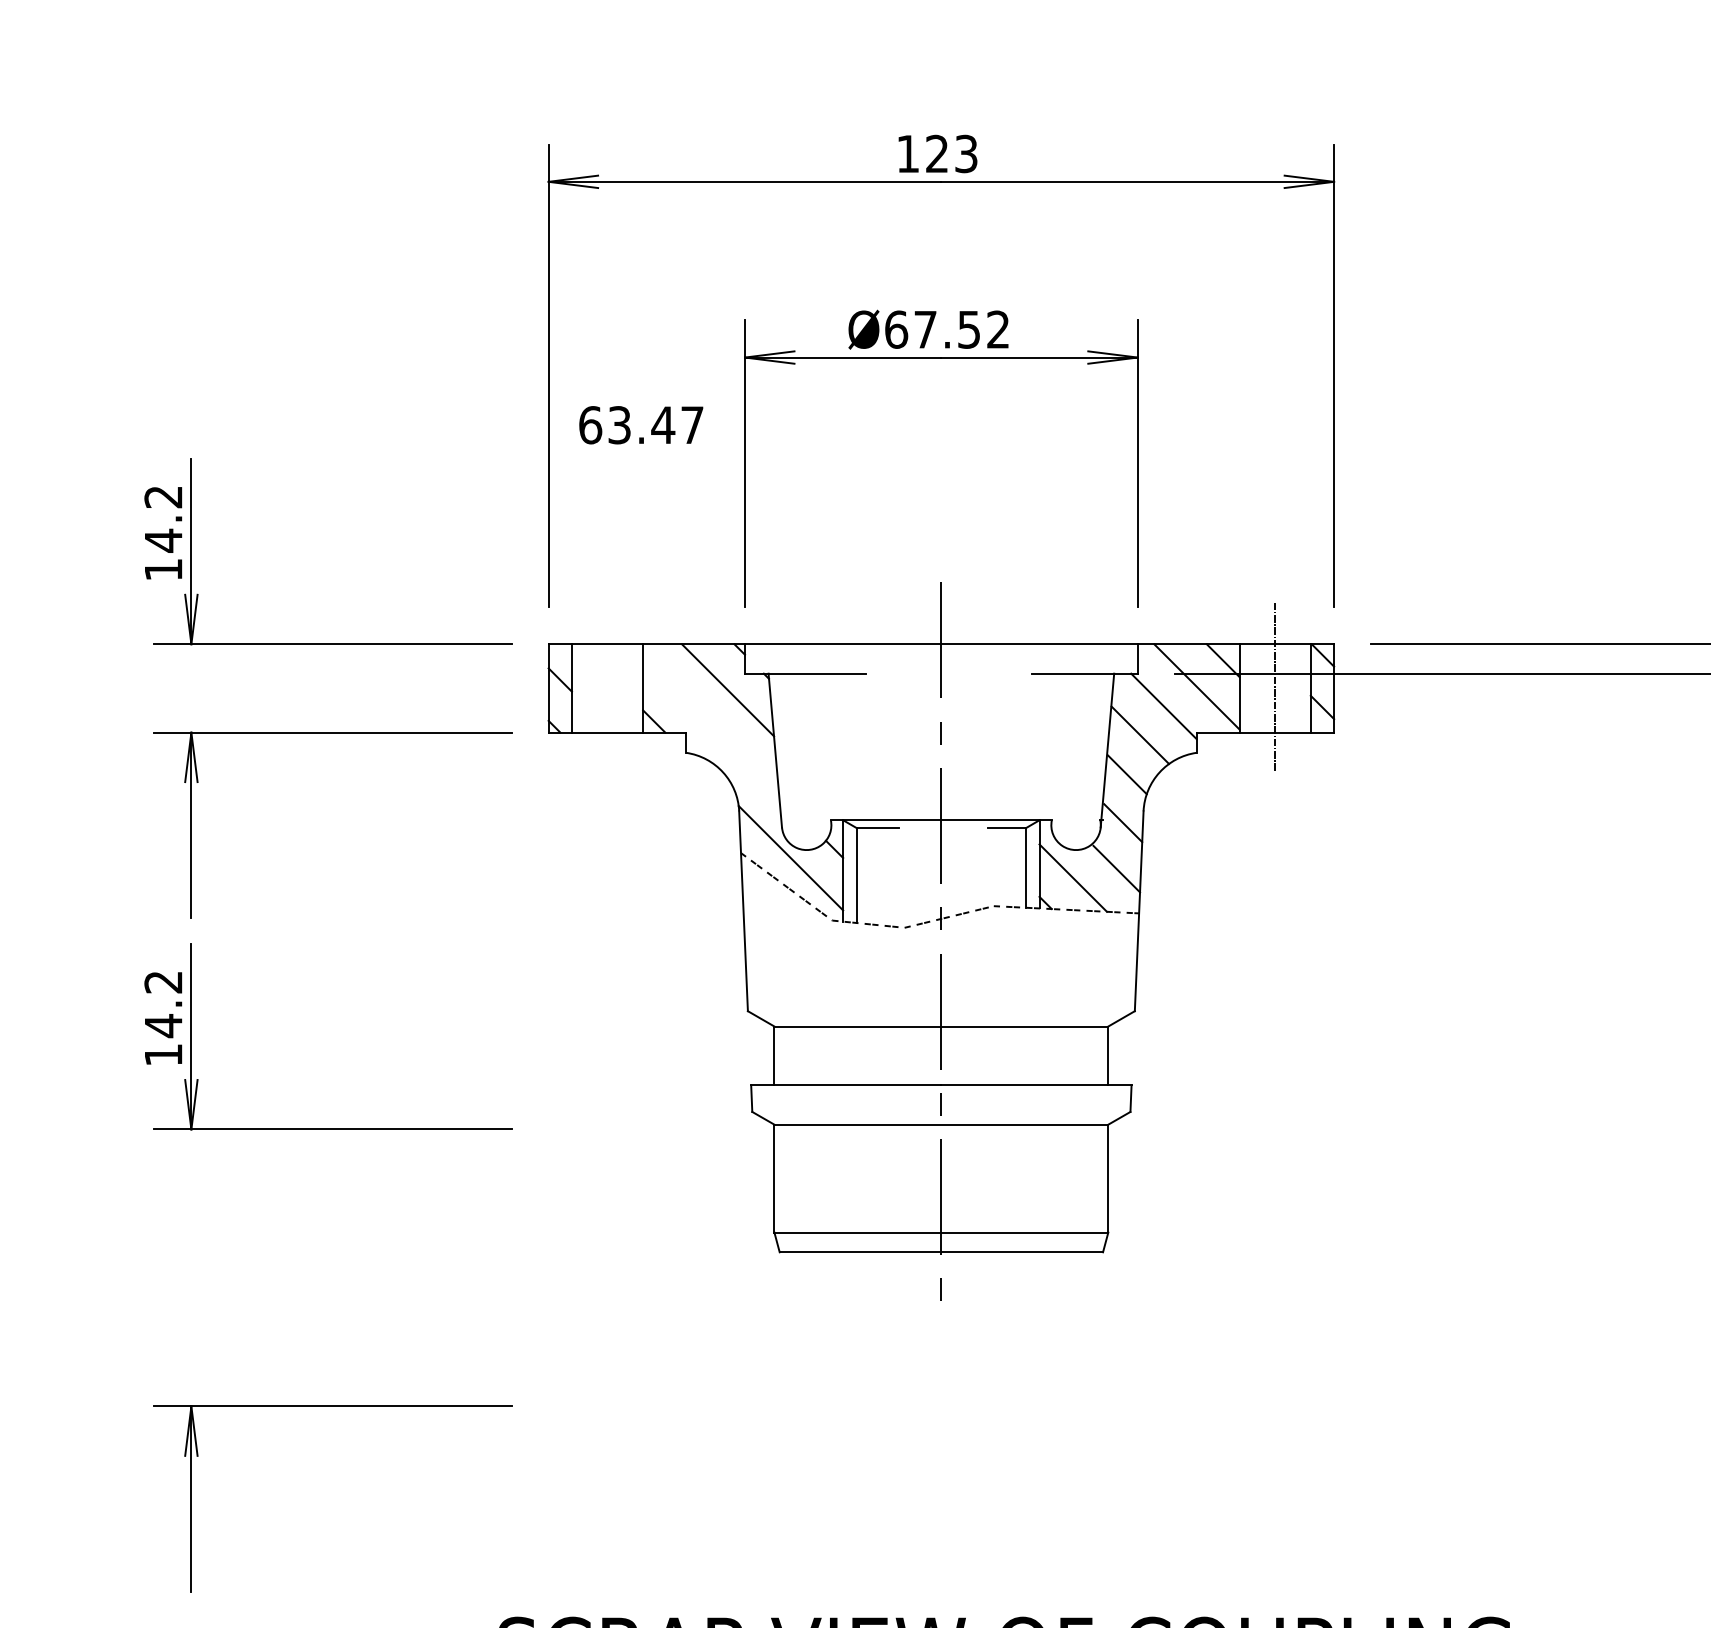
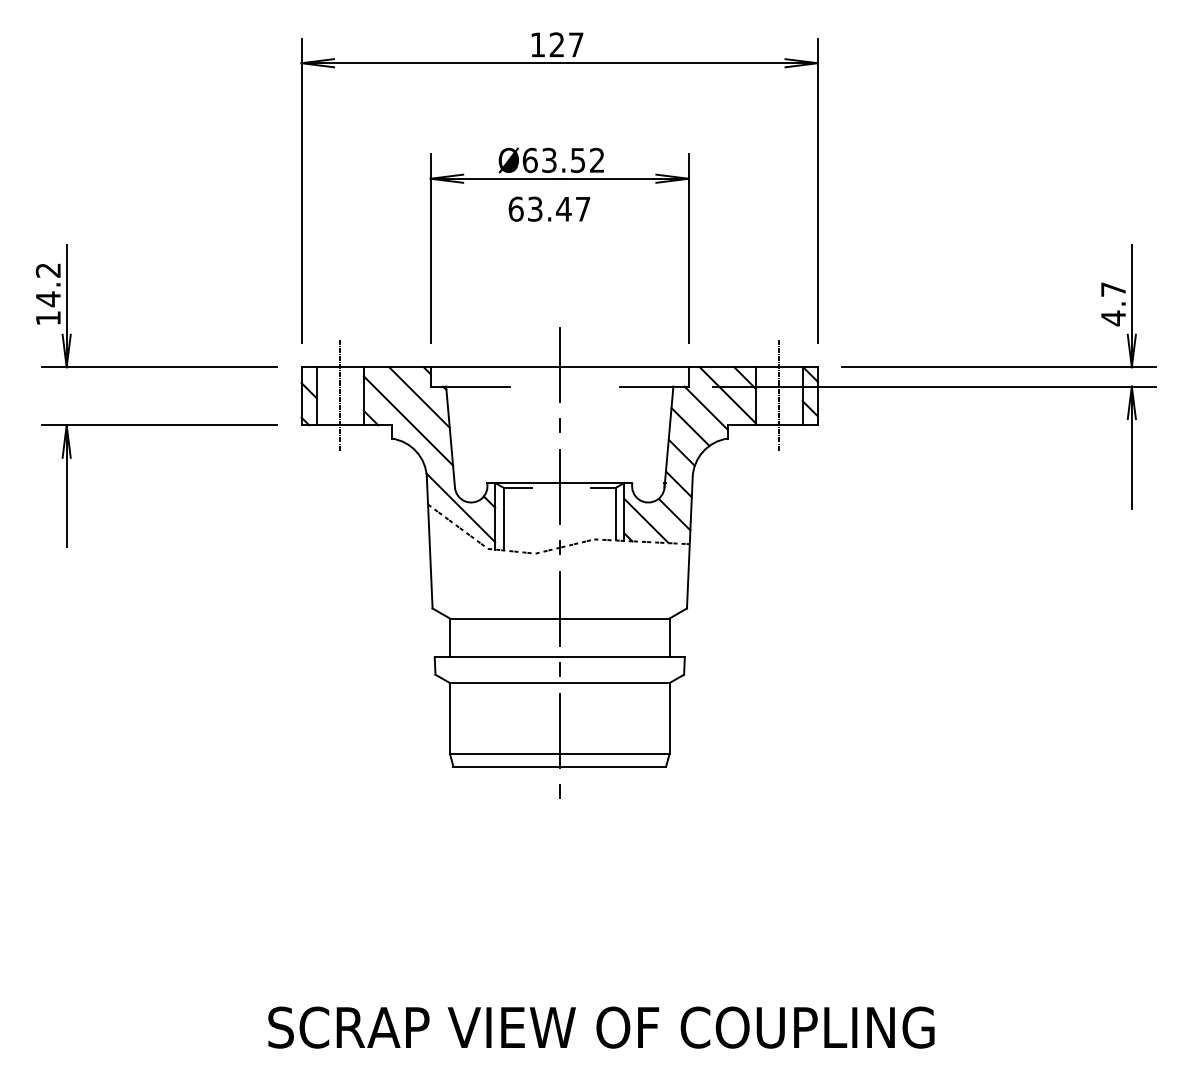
text: (966, 153) -> (576, 44), 123 -> 127
text: (925, 328) -> (549, 159), Ø67.52 -> Ø63.52
text: (641, 424) -> (549, 208), moved
line: (607, 685) -> (340, 394), added
line: (711, 725) -> (408, 420), added
part: (327, 1128) -> (156, 685), removed
part: (332, 1406) -> (159, 868), removed

